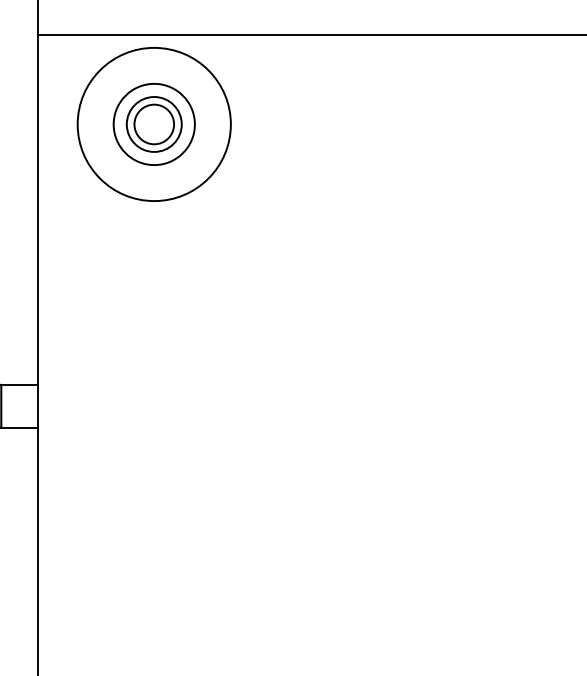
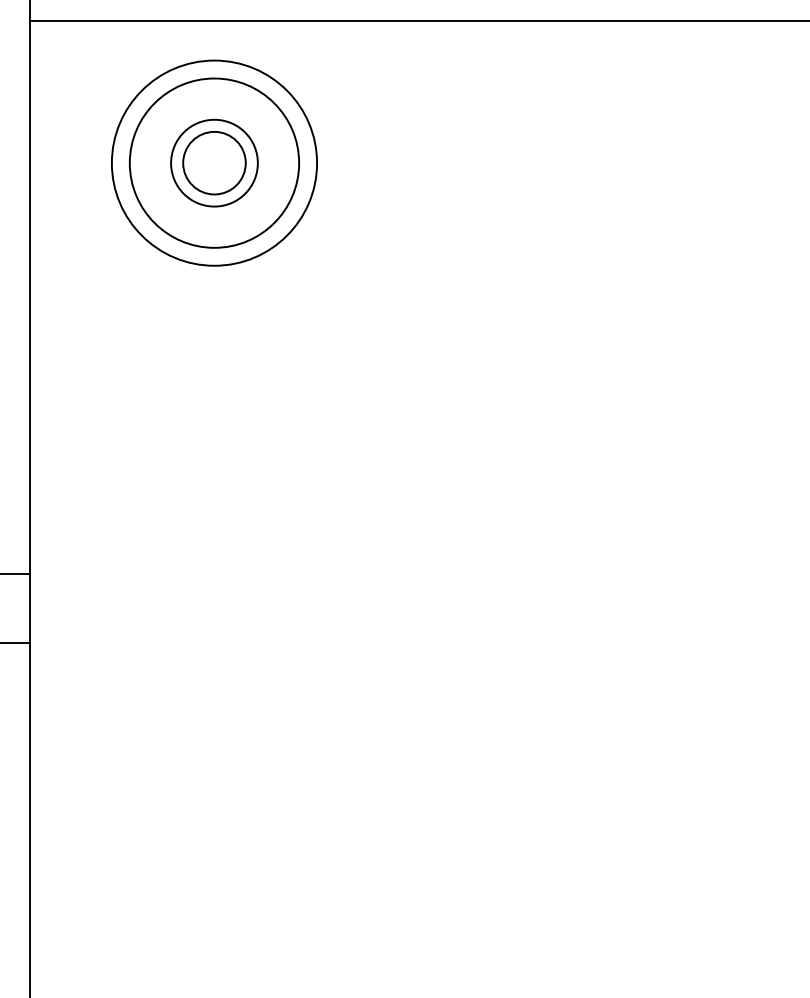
circle: (153, 124) -> (213, 163), size x0.7
circle: (153, 124) -> (213, 163), size x1.6

